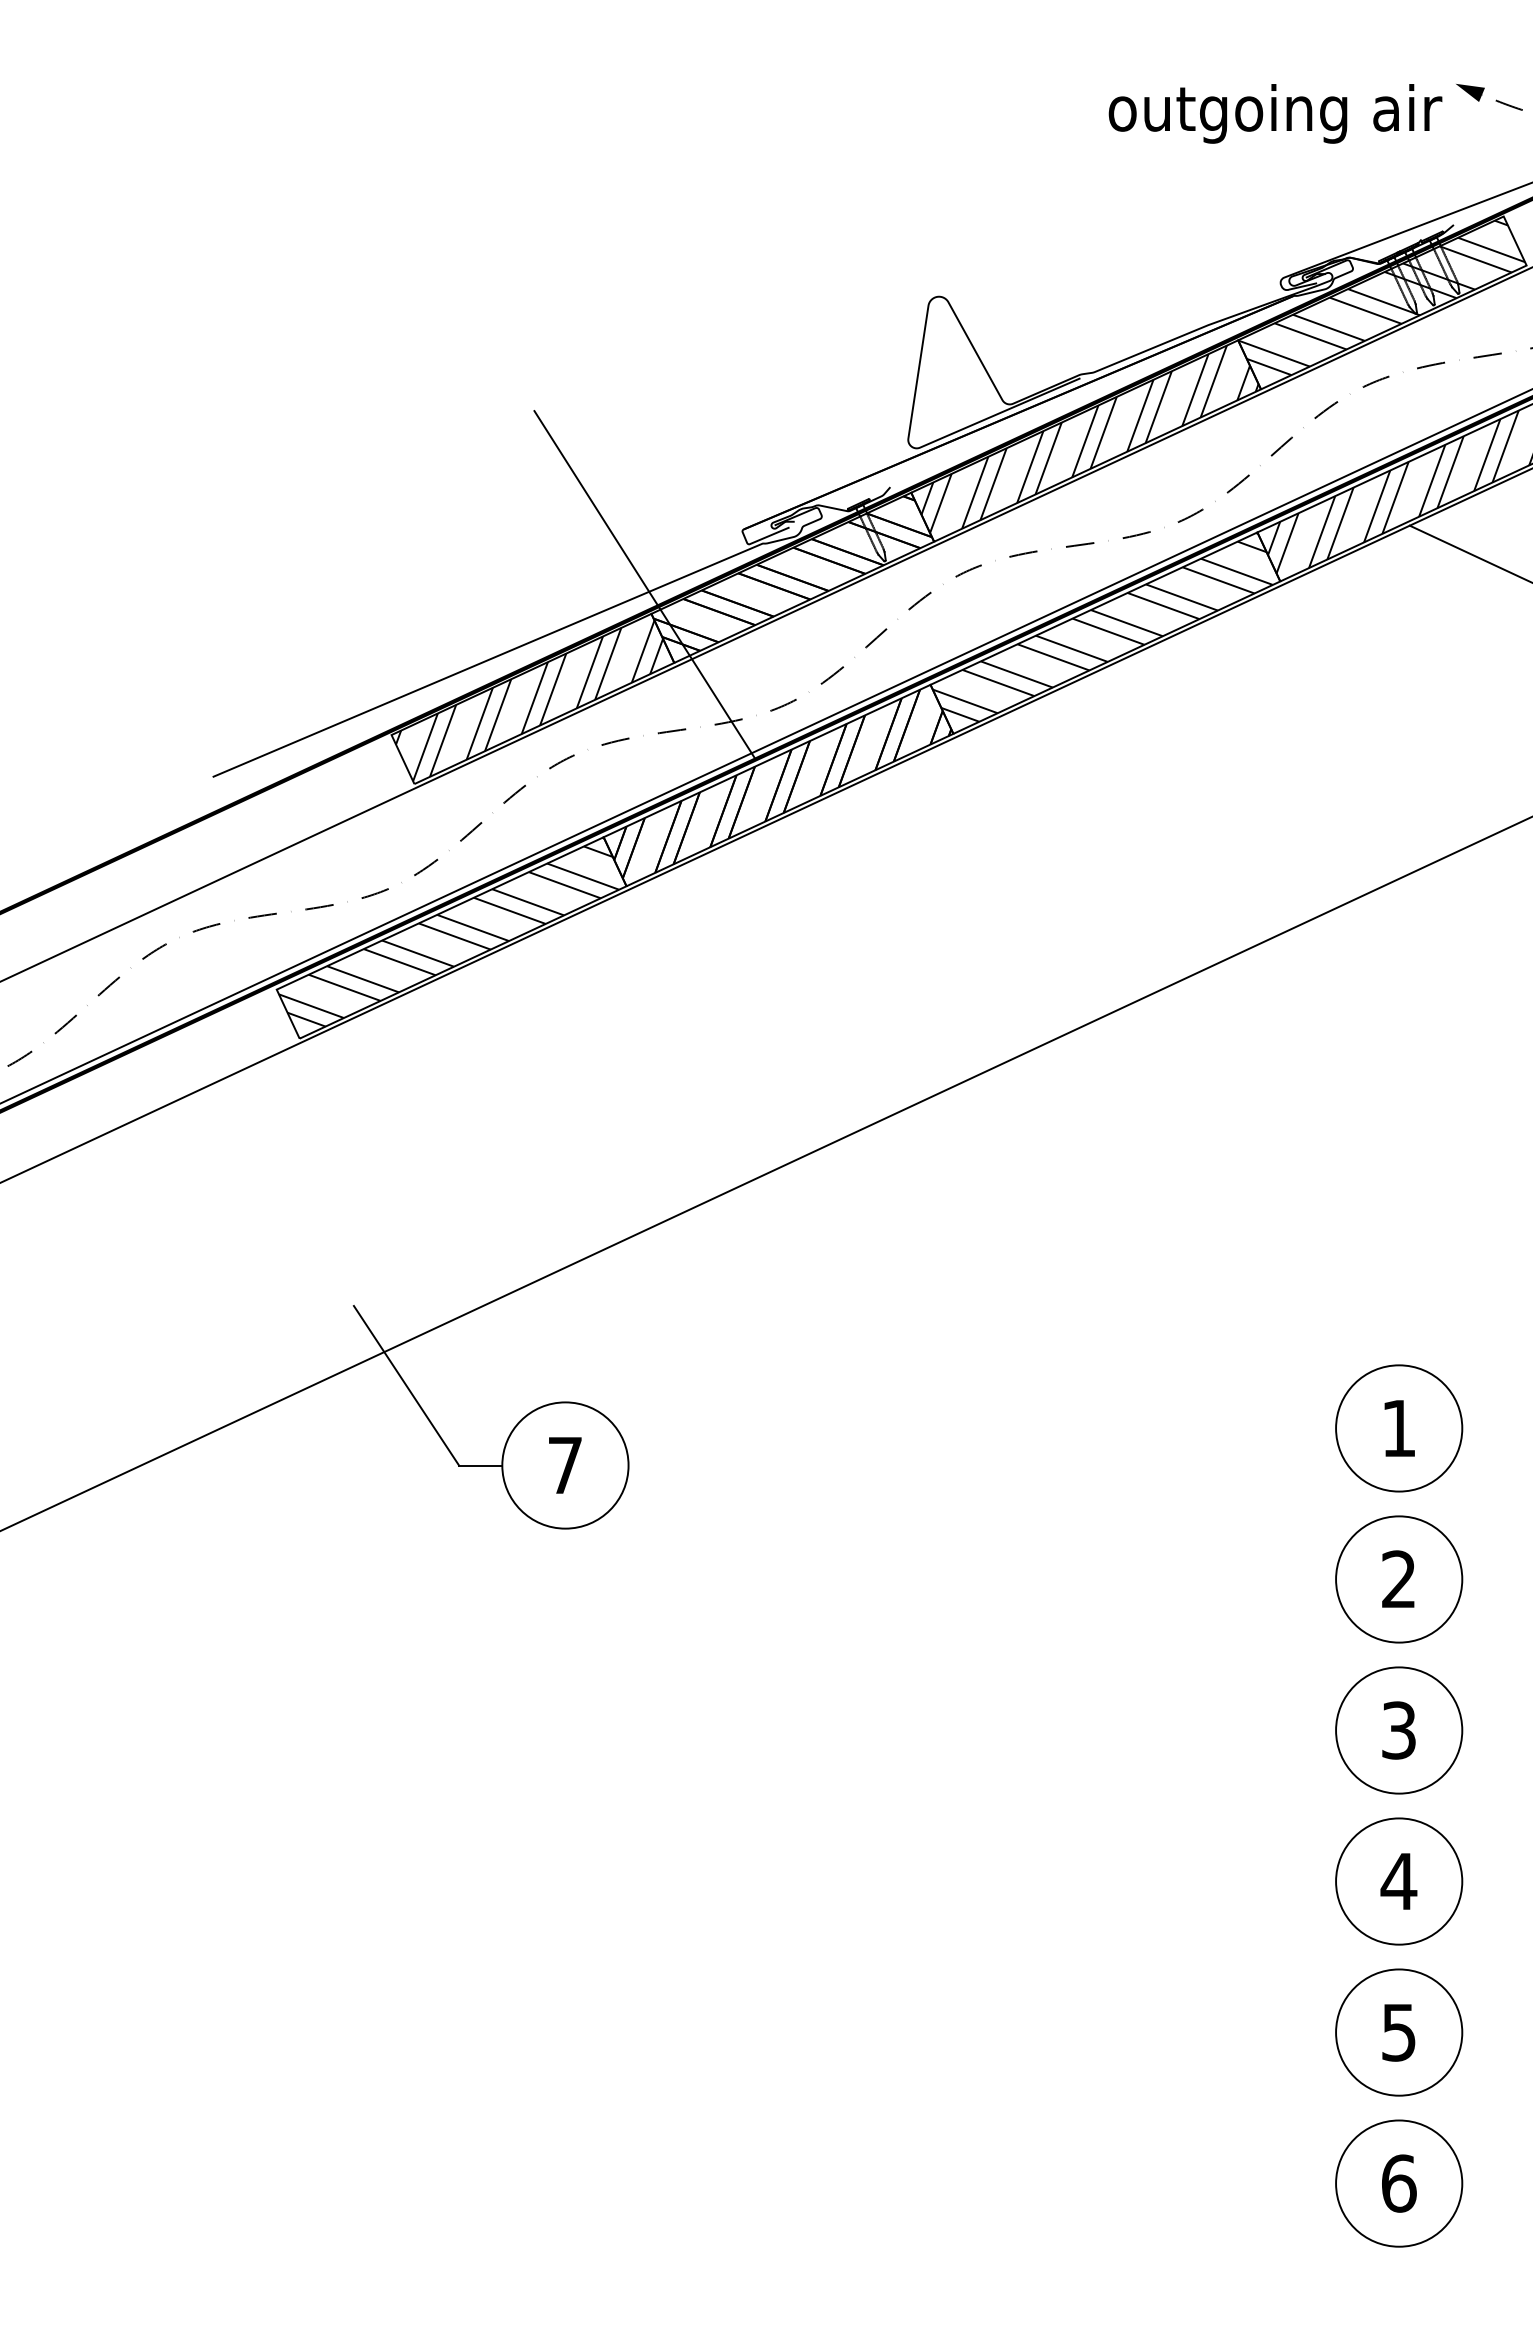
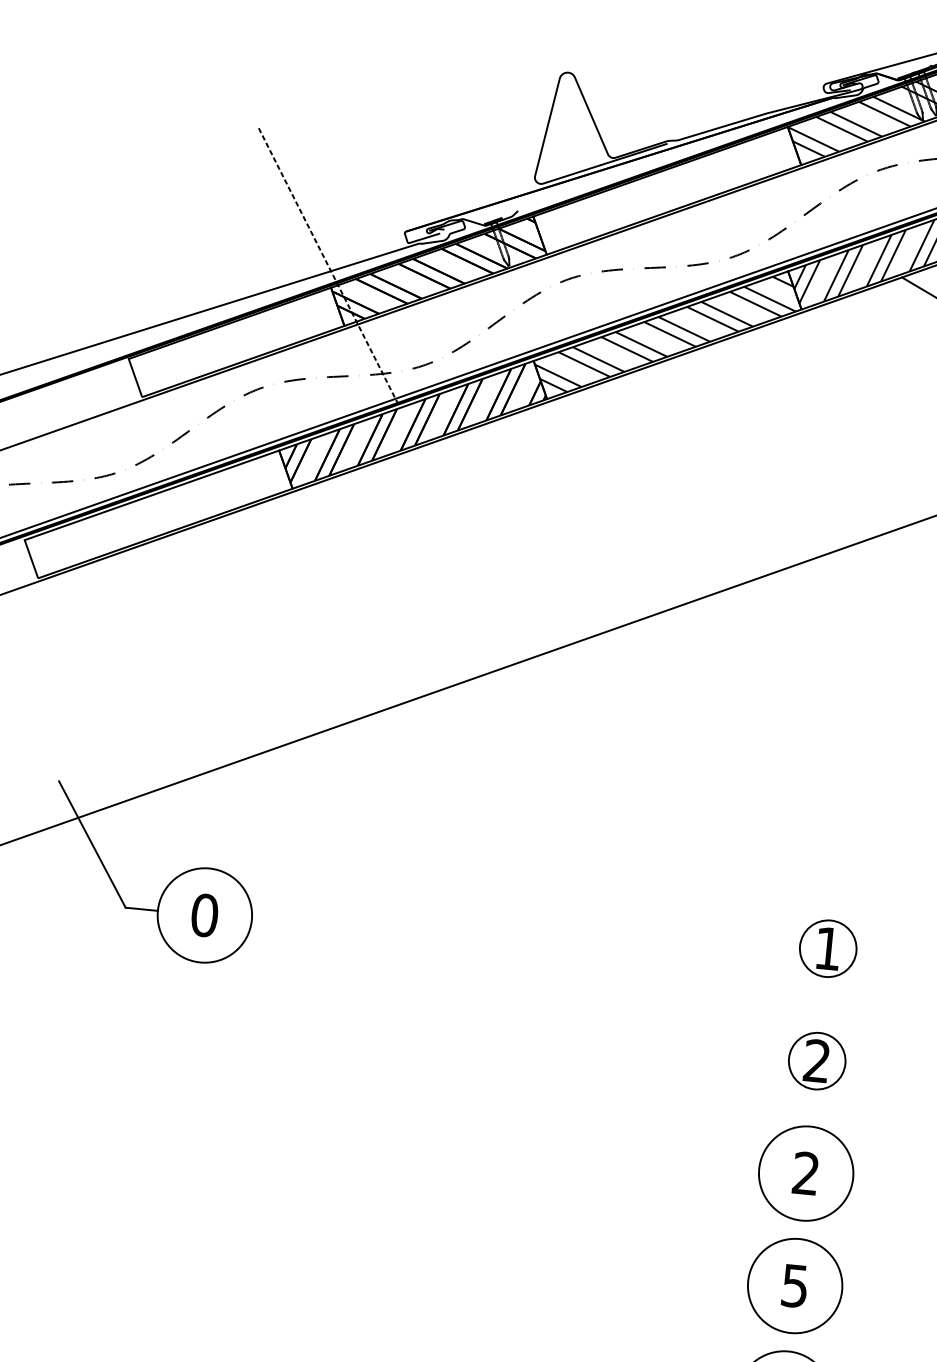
hatch: (1089, 439) -> (669, 189), removed
line: (644, 584) -> (328, 265), solid -> dashed
hatch: (529, 700) -> (233, 343), removed
hatch: (448, 931) -> (156, 509), removed
circle: (1399, 1428) -> (828, 948), size x0.6
text: (565, 1465) -> (204, 915), 7 -> 0
circle: (1399, 1579) -> (817, 1061), size x0.6
text: (1398, 1730) -> (805, 1173), 3 -> 2
text: (1398, 1881) -> (794, 1285), 4 -> 5

